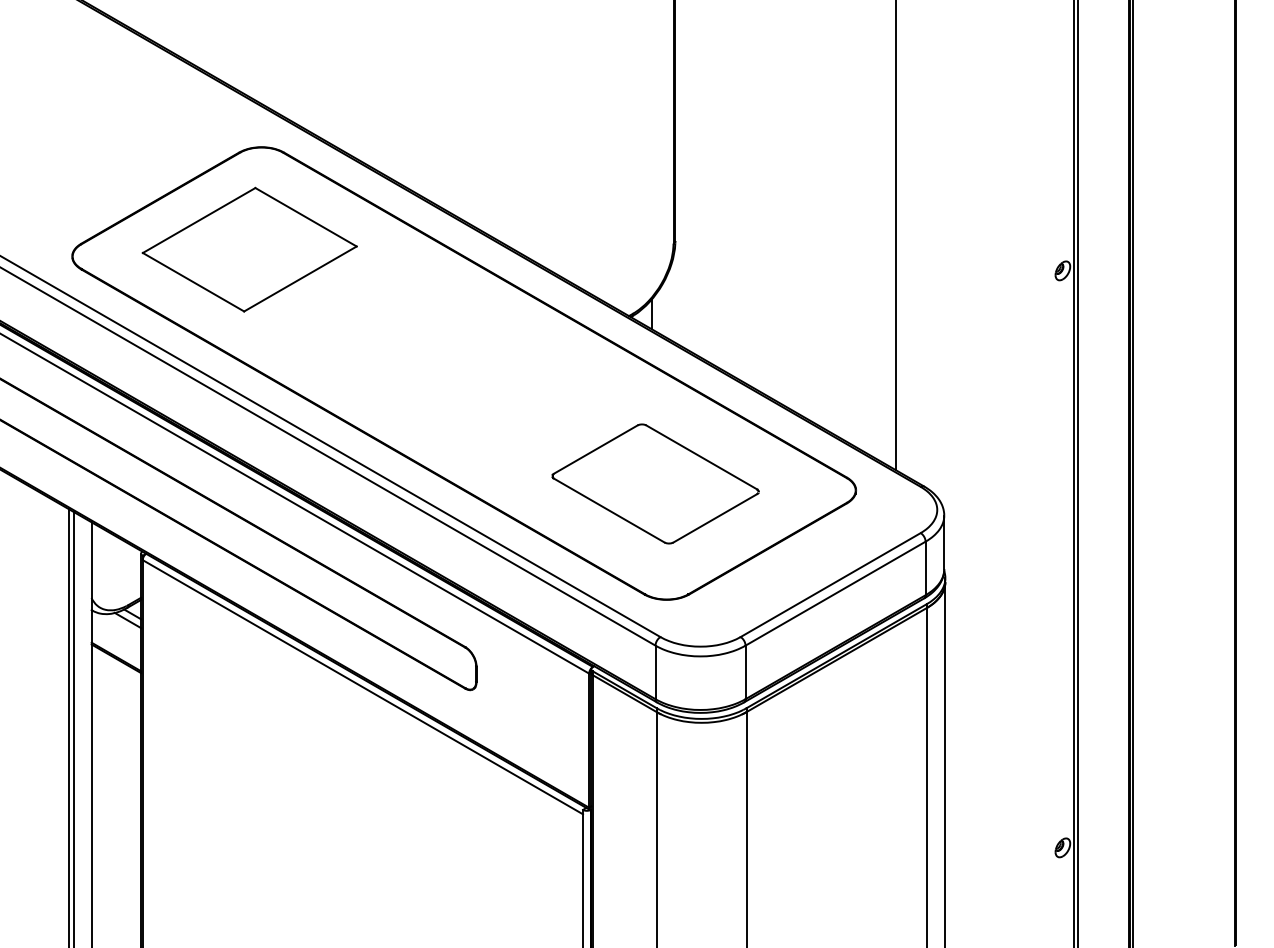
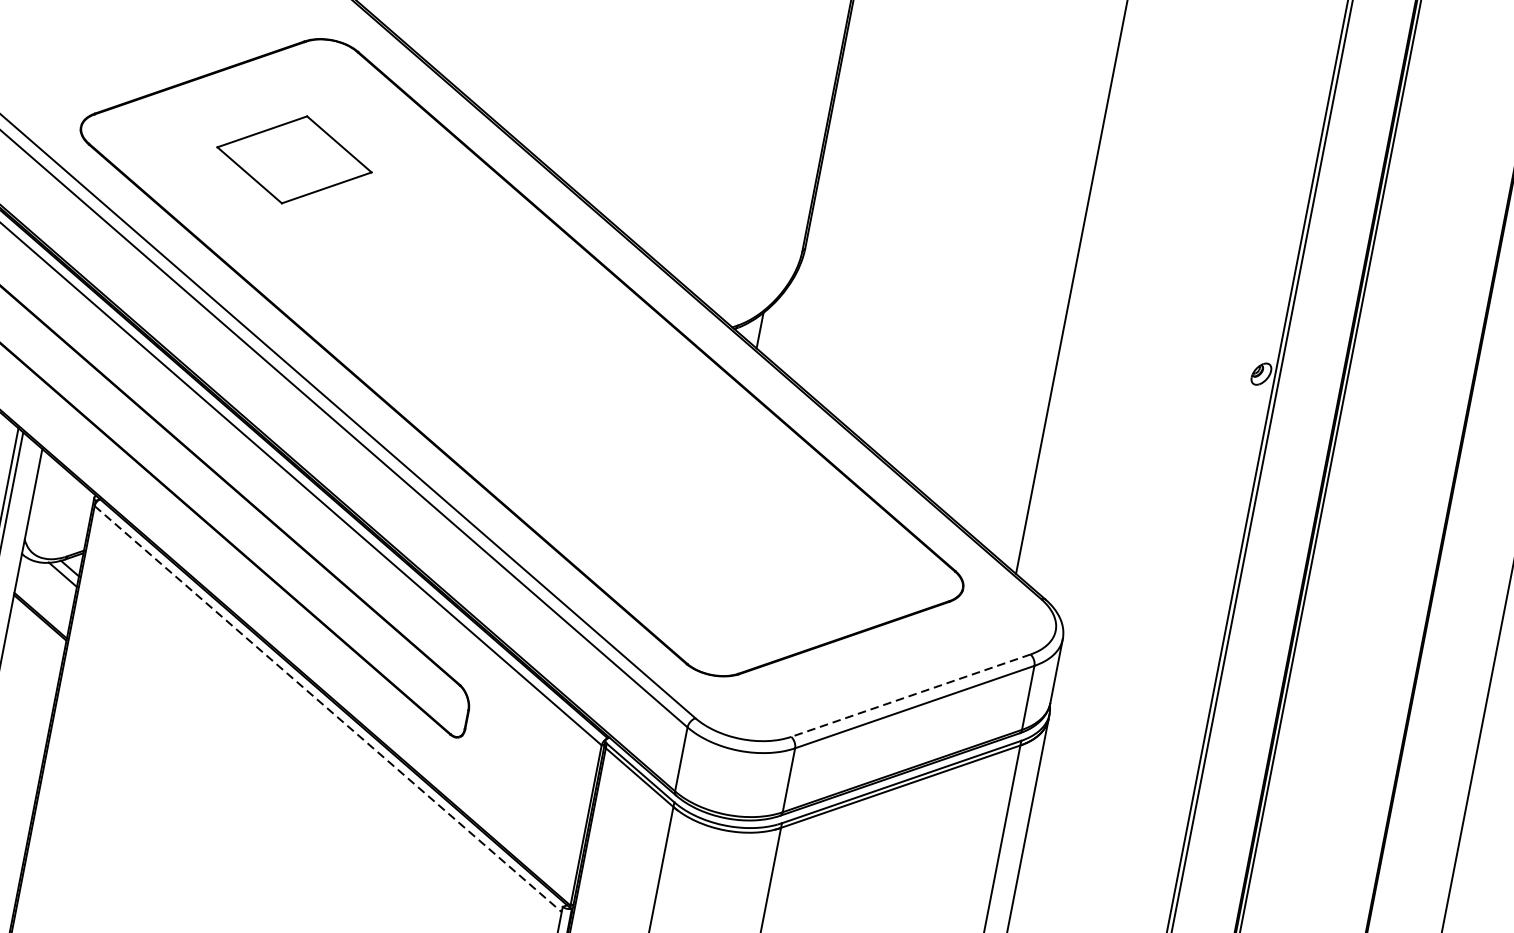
part: (249, 249) -> (294, 159), size x0.6
part: (655, 483) -> (725, 533), removed
line: (830, 585) -> (910, 696), solid -> dashed
line: (363, 687) -> (328, 709), solid -> dashed

